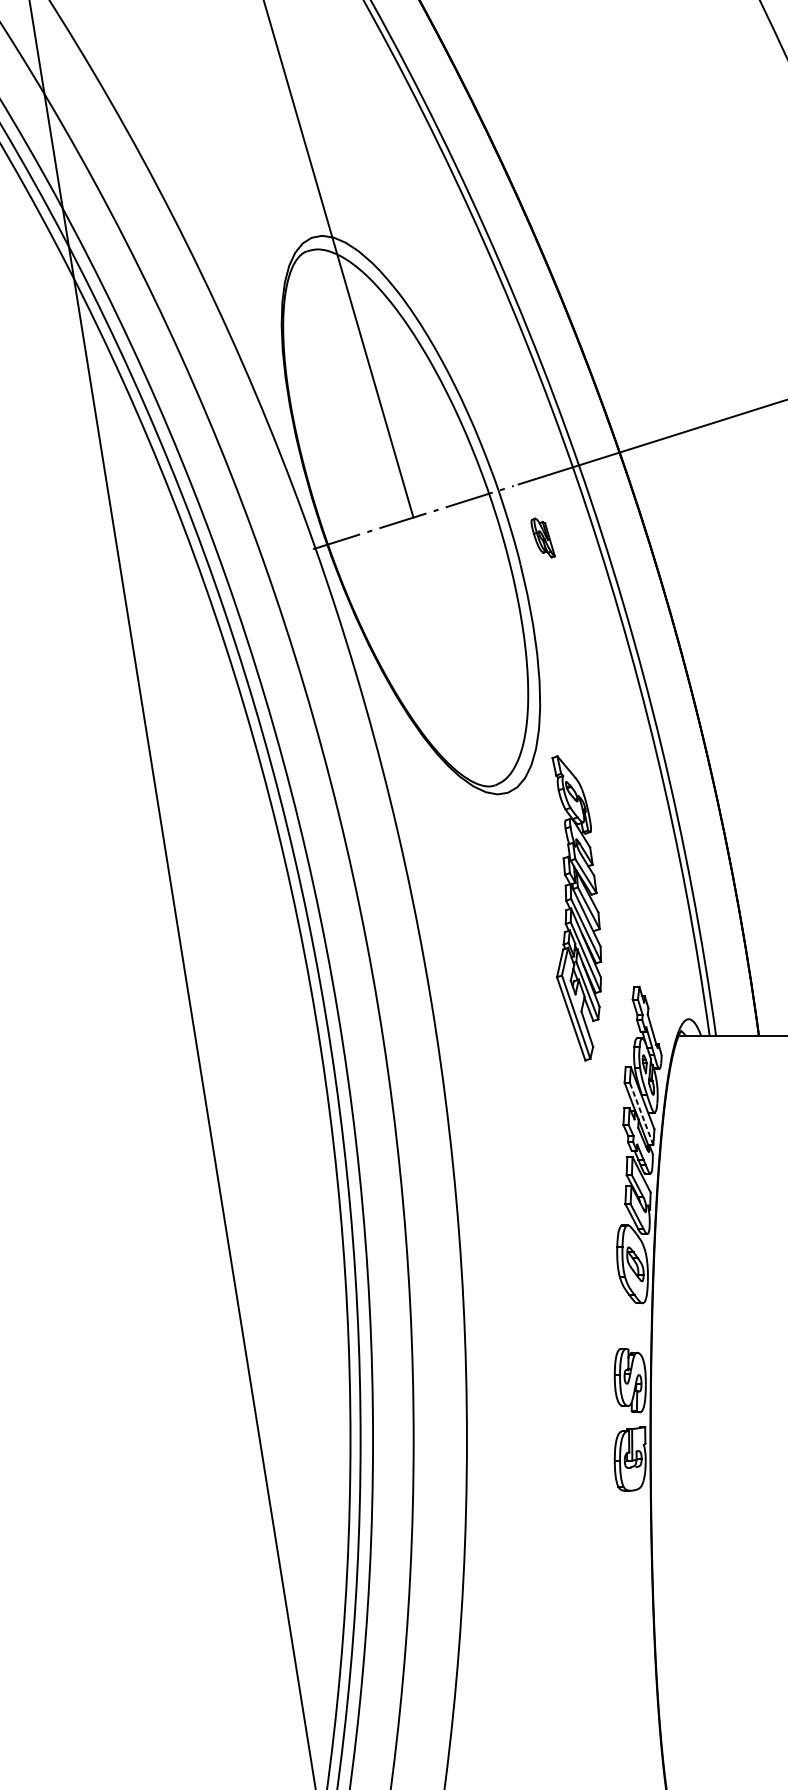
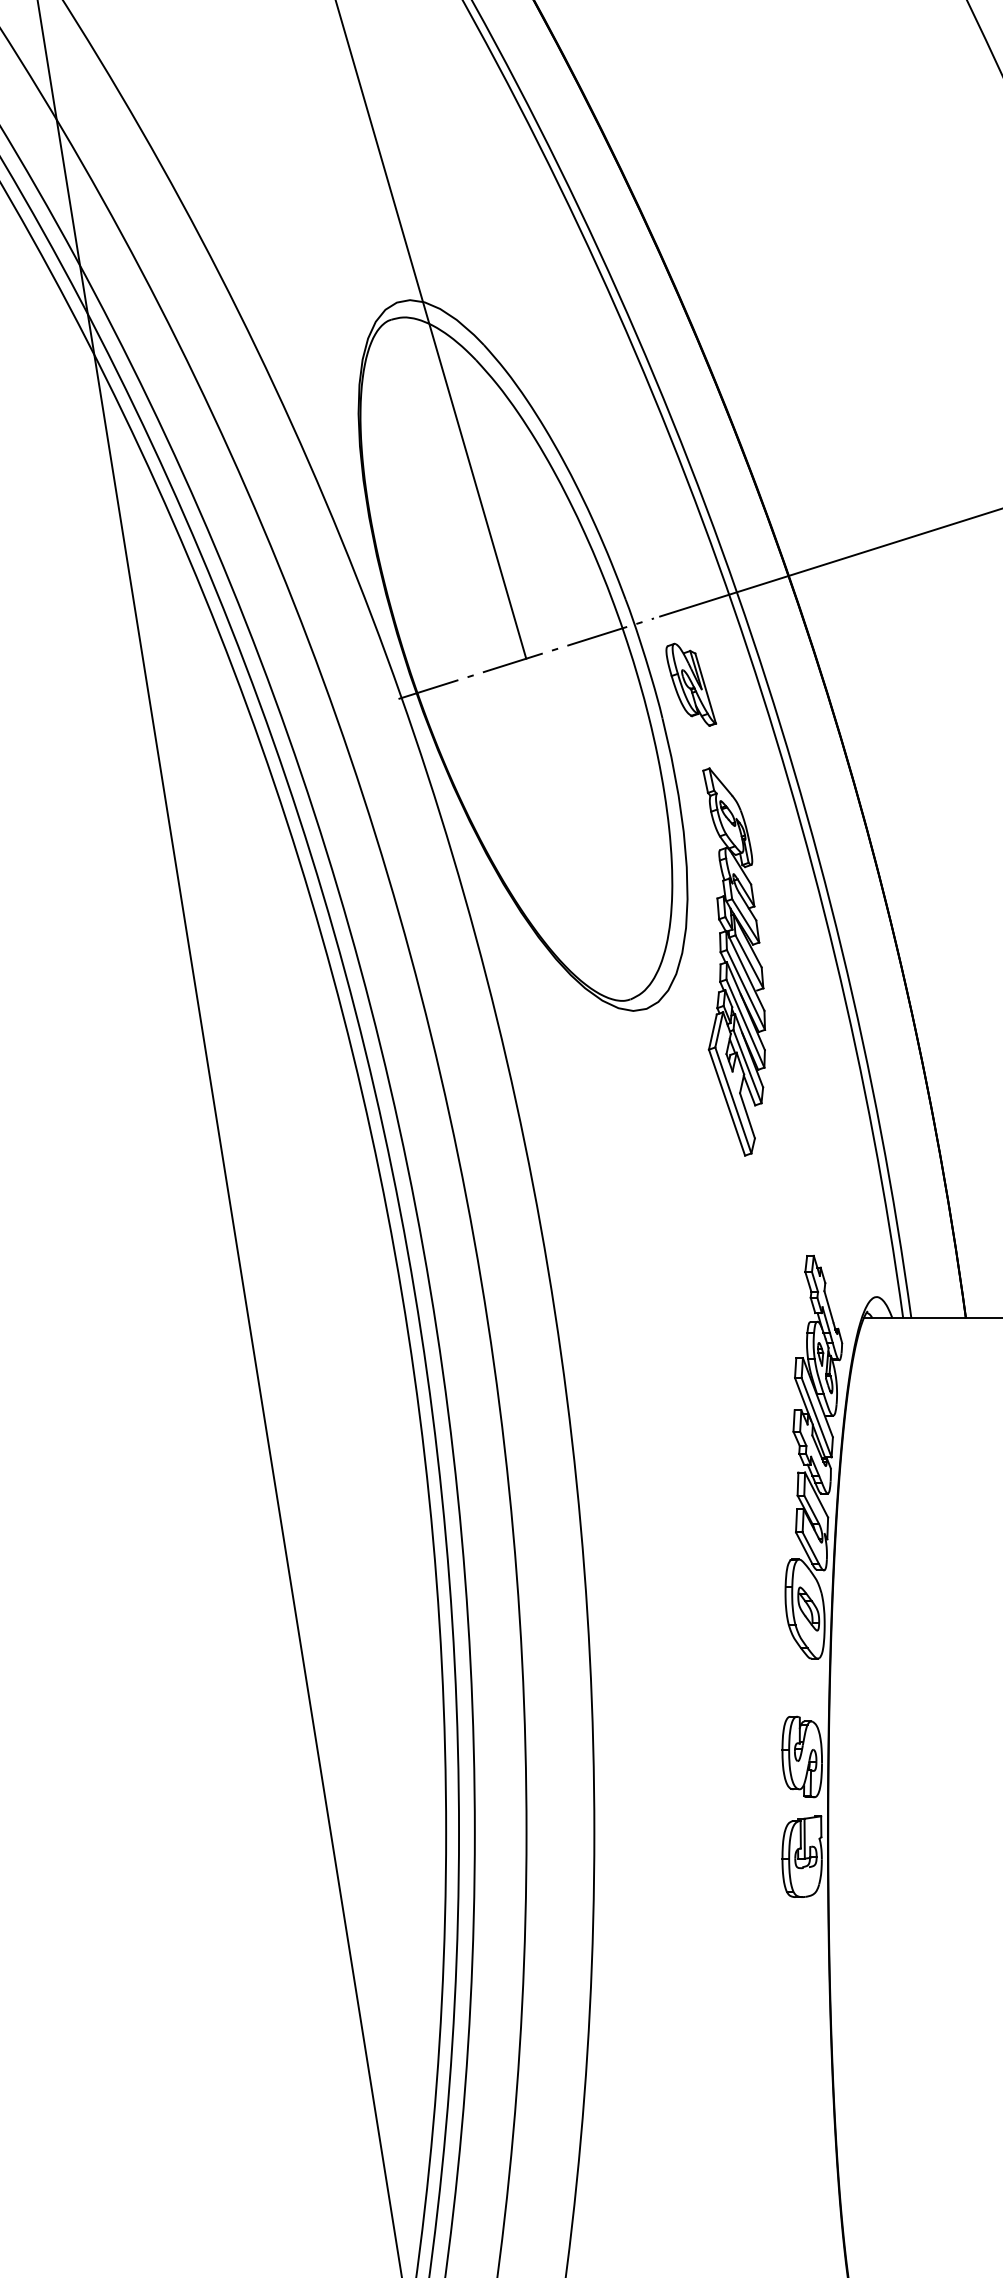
part: (543, 537) -> (691, 684), size x1.67
part: (577, 907) -> (734, 961), moved
line: (641, 1113) -> (816, 1417), dashed -> solid

